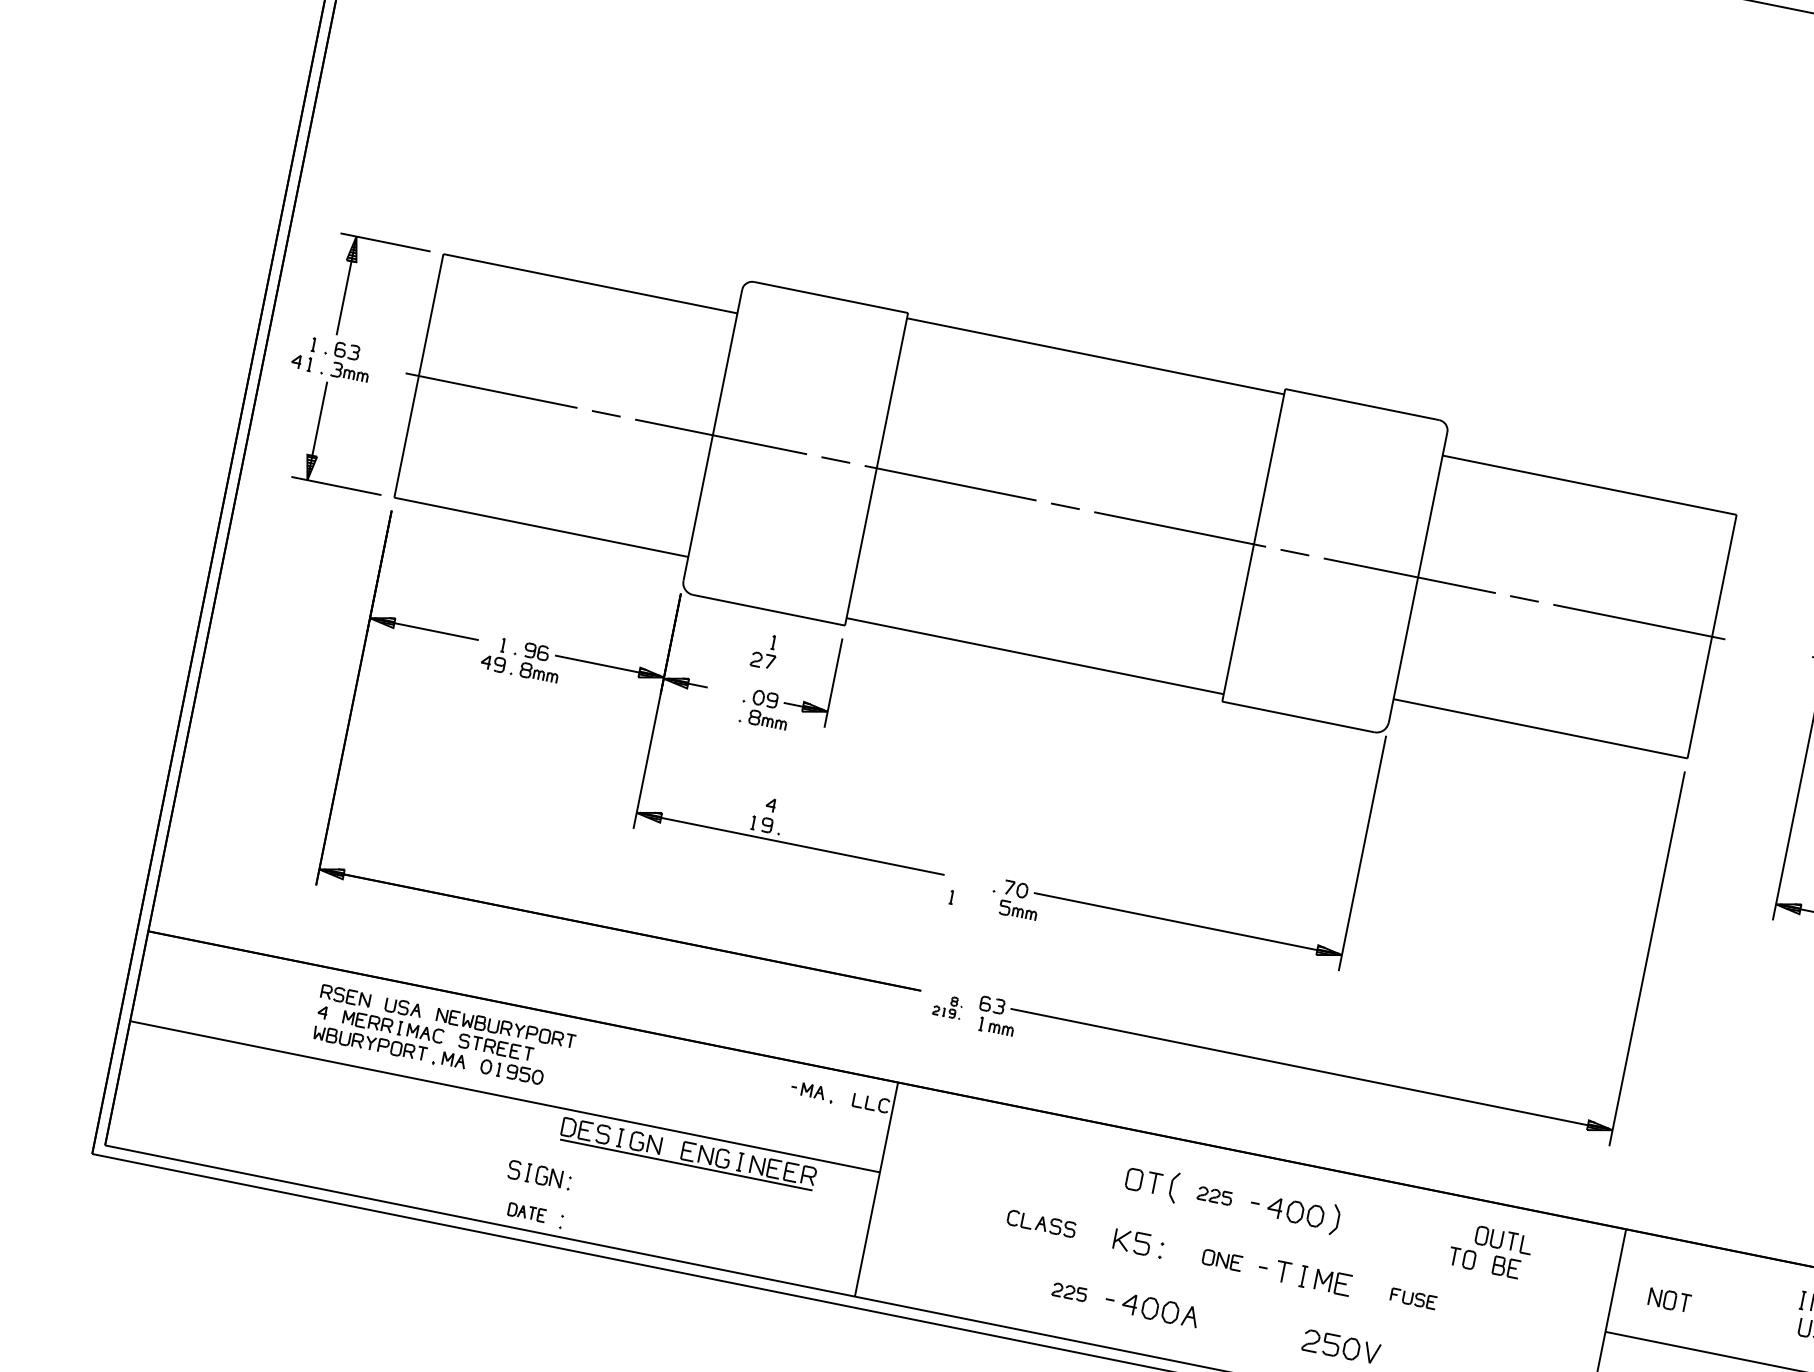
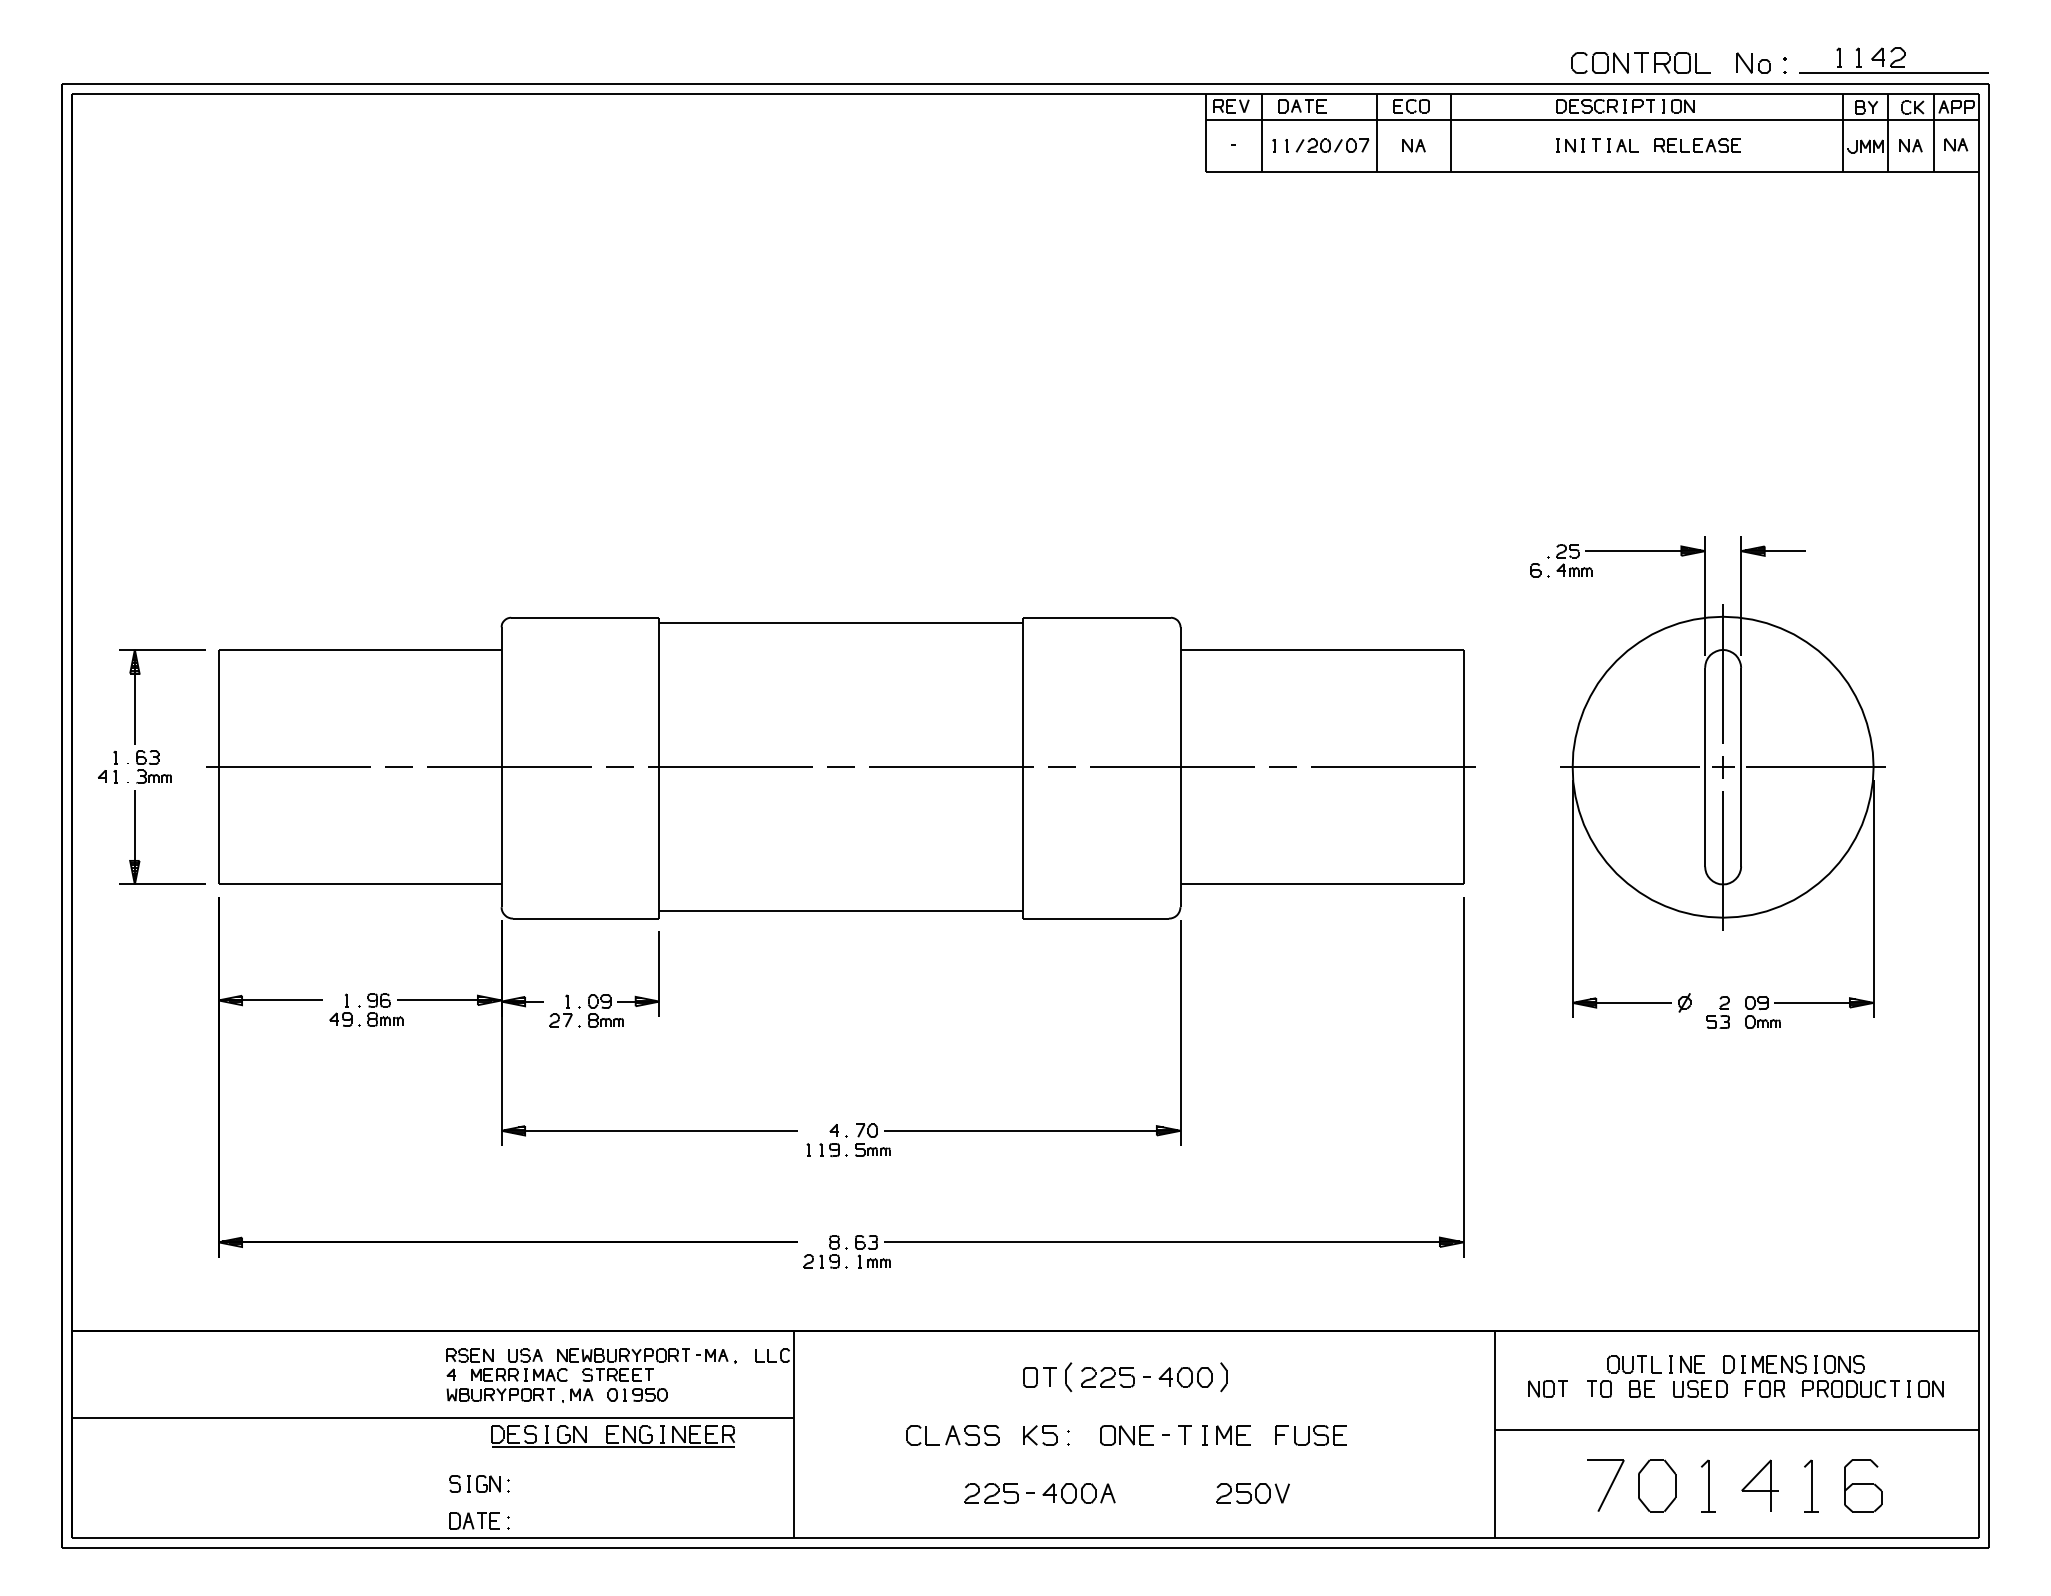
part: (764, 650) -> (560, 1010), moved
part: (768, 815) -> (833, 1140), moved
part: (947, 1006) -> (825, 1251), size x1.67
part: (443, 1037) -> (567, 1375), moved
part: (1214, 1196) -> (1107, 1377), size x1.67
part: (526, 1211) -> (474, 1520), size x1.43
part: (1041, 1223) -> (952, 1435), size x1.43
part: (1490, 1250) -> (1624, 1376), moved
part: (1221, 1260) -> (1126, 1435), size x1.43
part: (1069, 1292) -> (991, 1493), size x1.67
part: (1413, 1298) -> (1310, 1435), size x1.67

